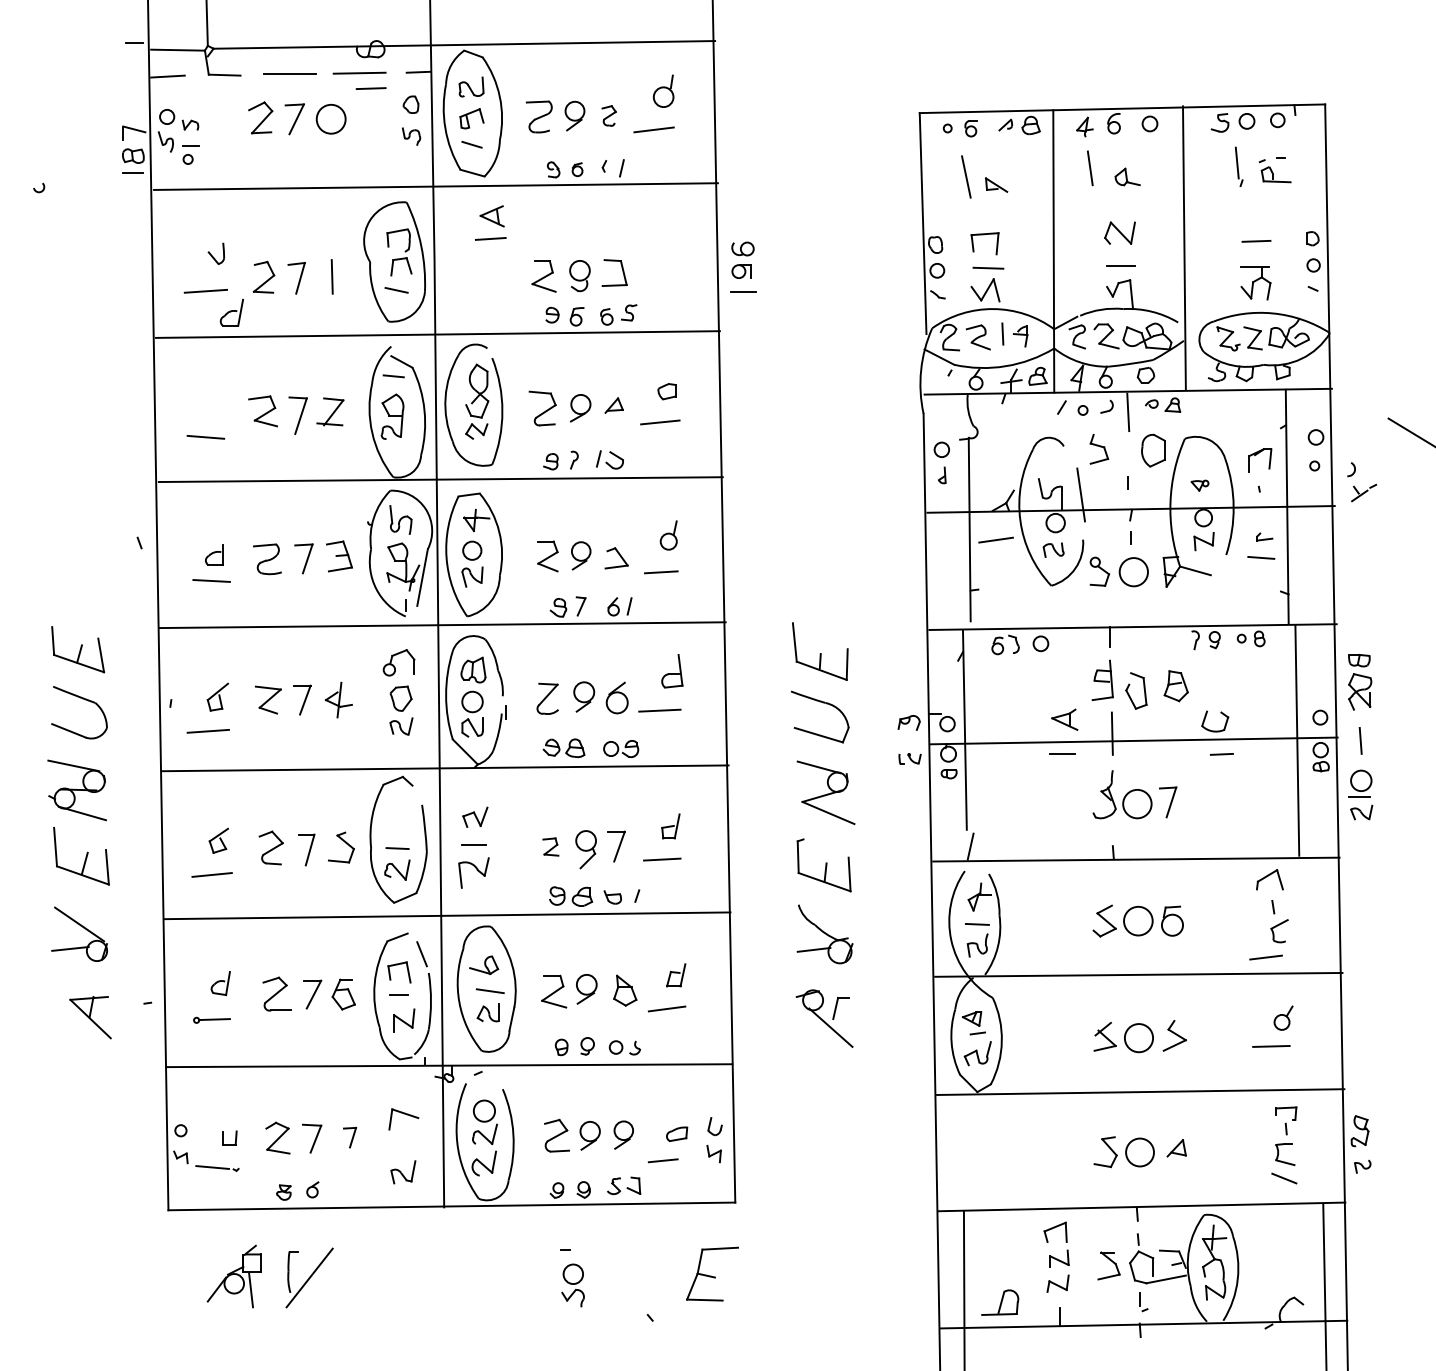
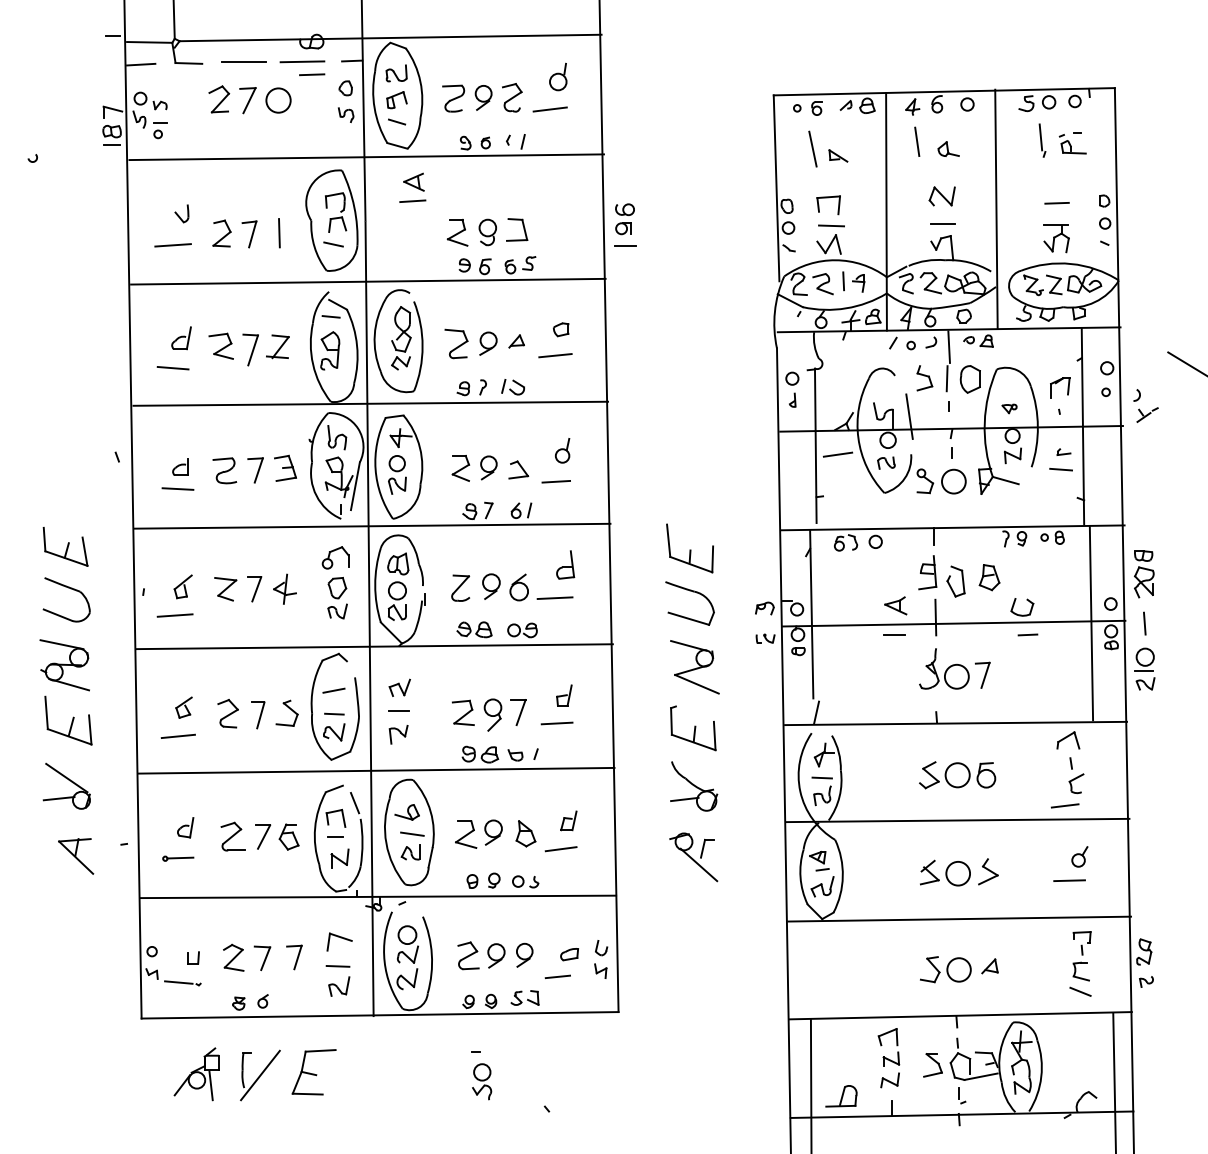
part: (609, 115) -> (512, 97), size x1.67
part: (231, 312) -> (181, 338), moved
line: (1125, 449) -> (946, 378), added
line: (396, 820) -> (333, 690), added
part: (550, 846) -> (463, 712), size x1.67
part: (473, 872) -> (398, 734), size x0.71
part: (349, 1137) -> (293, 957), size x1.43
line: (401, 1147) -> (337, 965), added
part: (712, 1273) -> (314, 1071), moved

